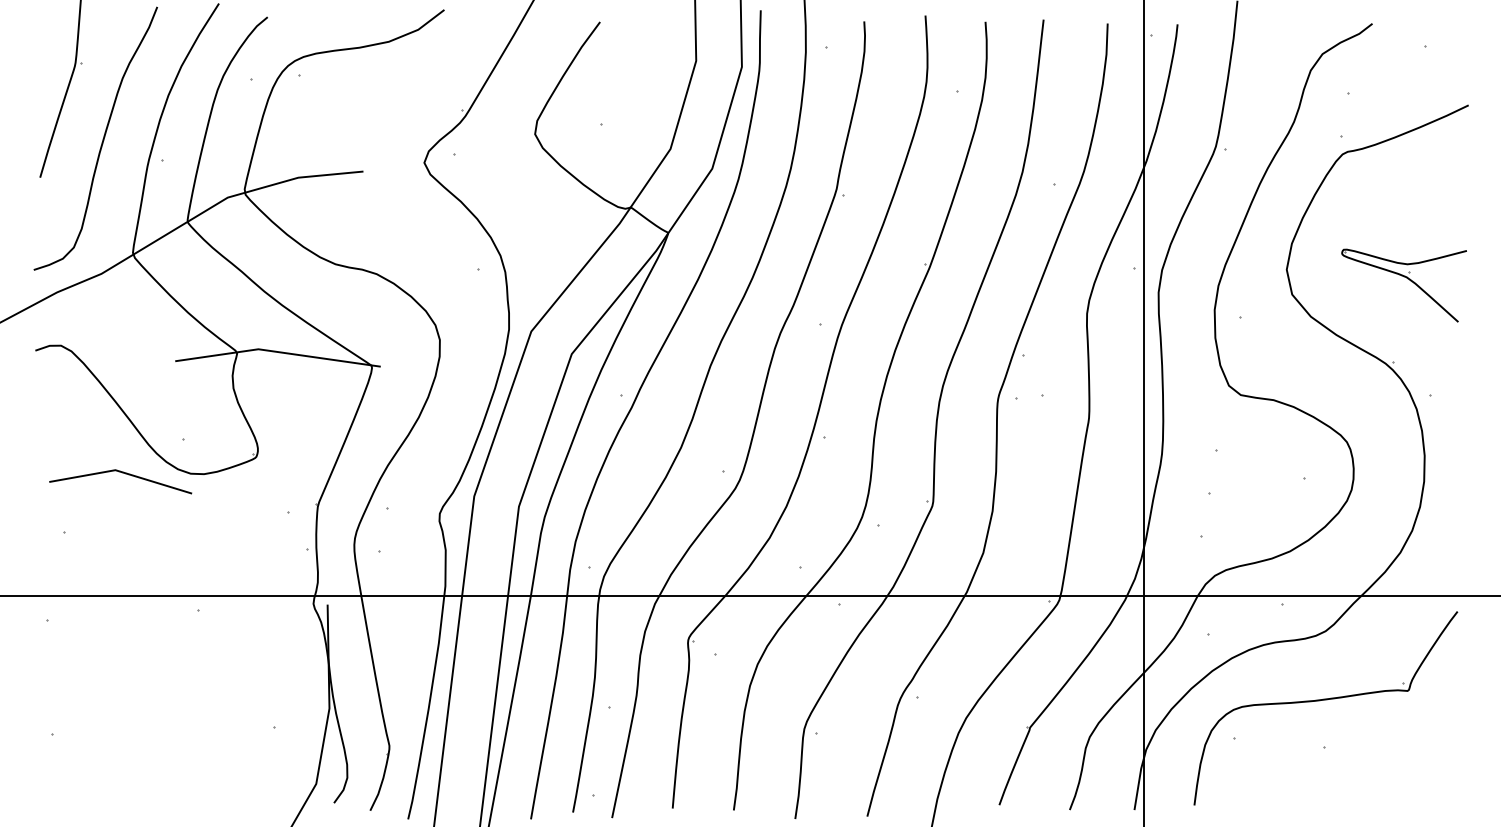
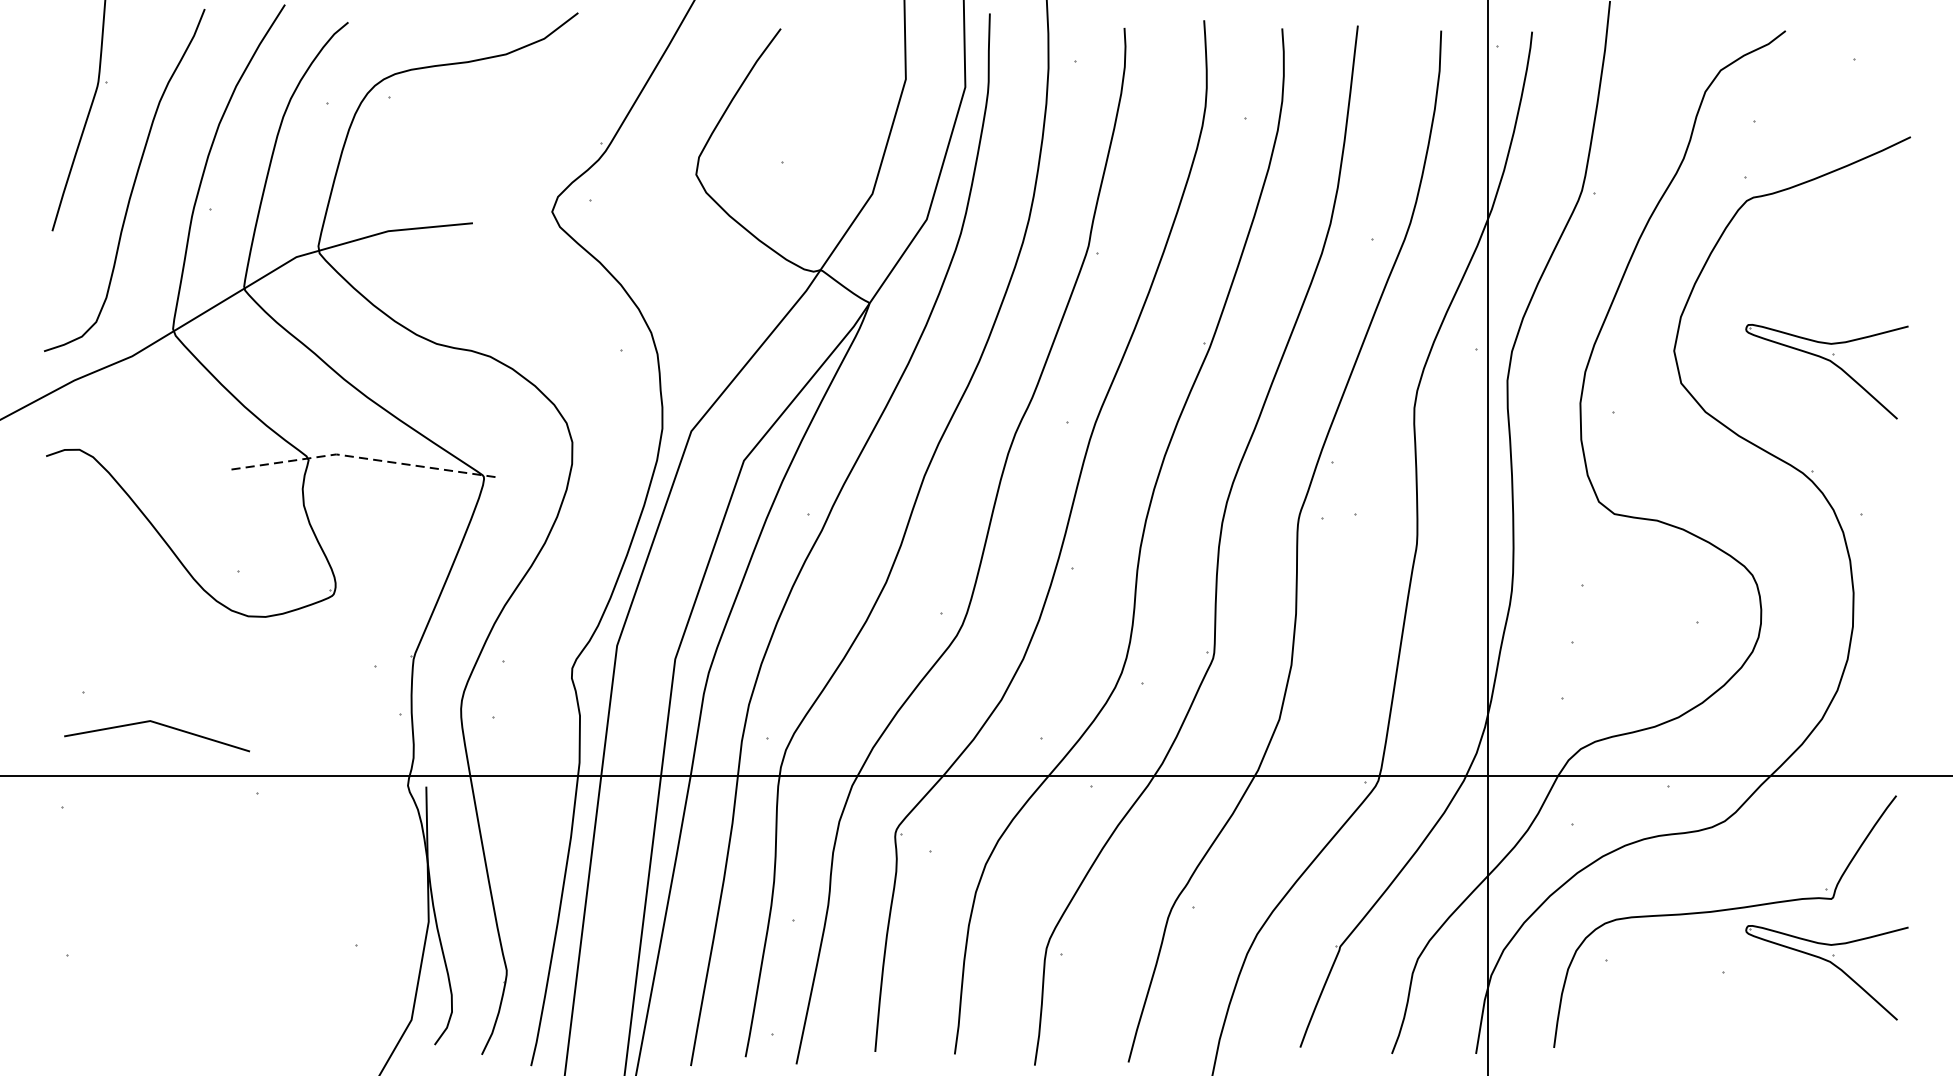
line: (277, 351) -> (361, 457), solid -> dashed
line: (122, 473) -> (159, 725), moved
part: (1407, 741) -> (1831, 964), added

